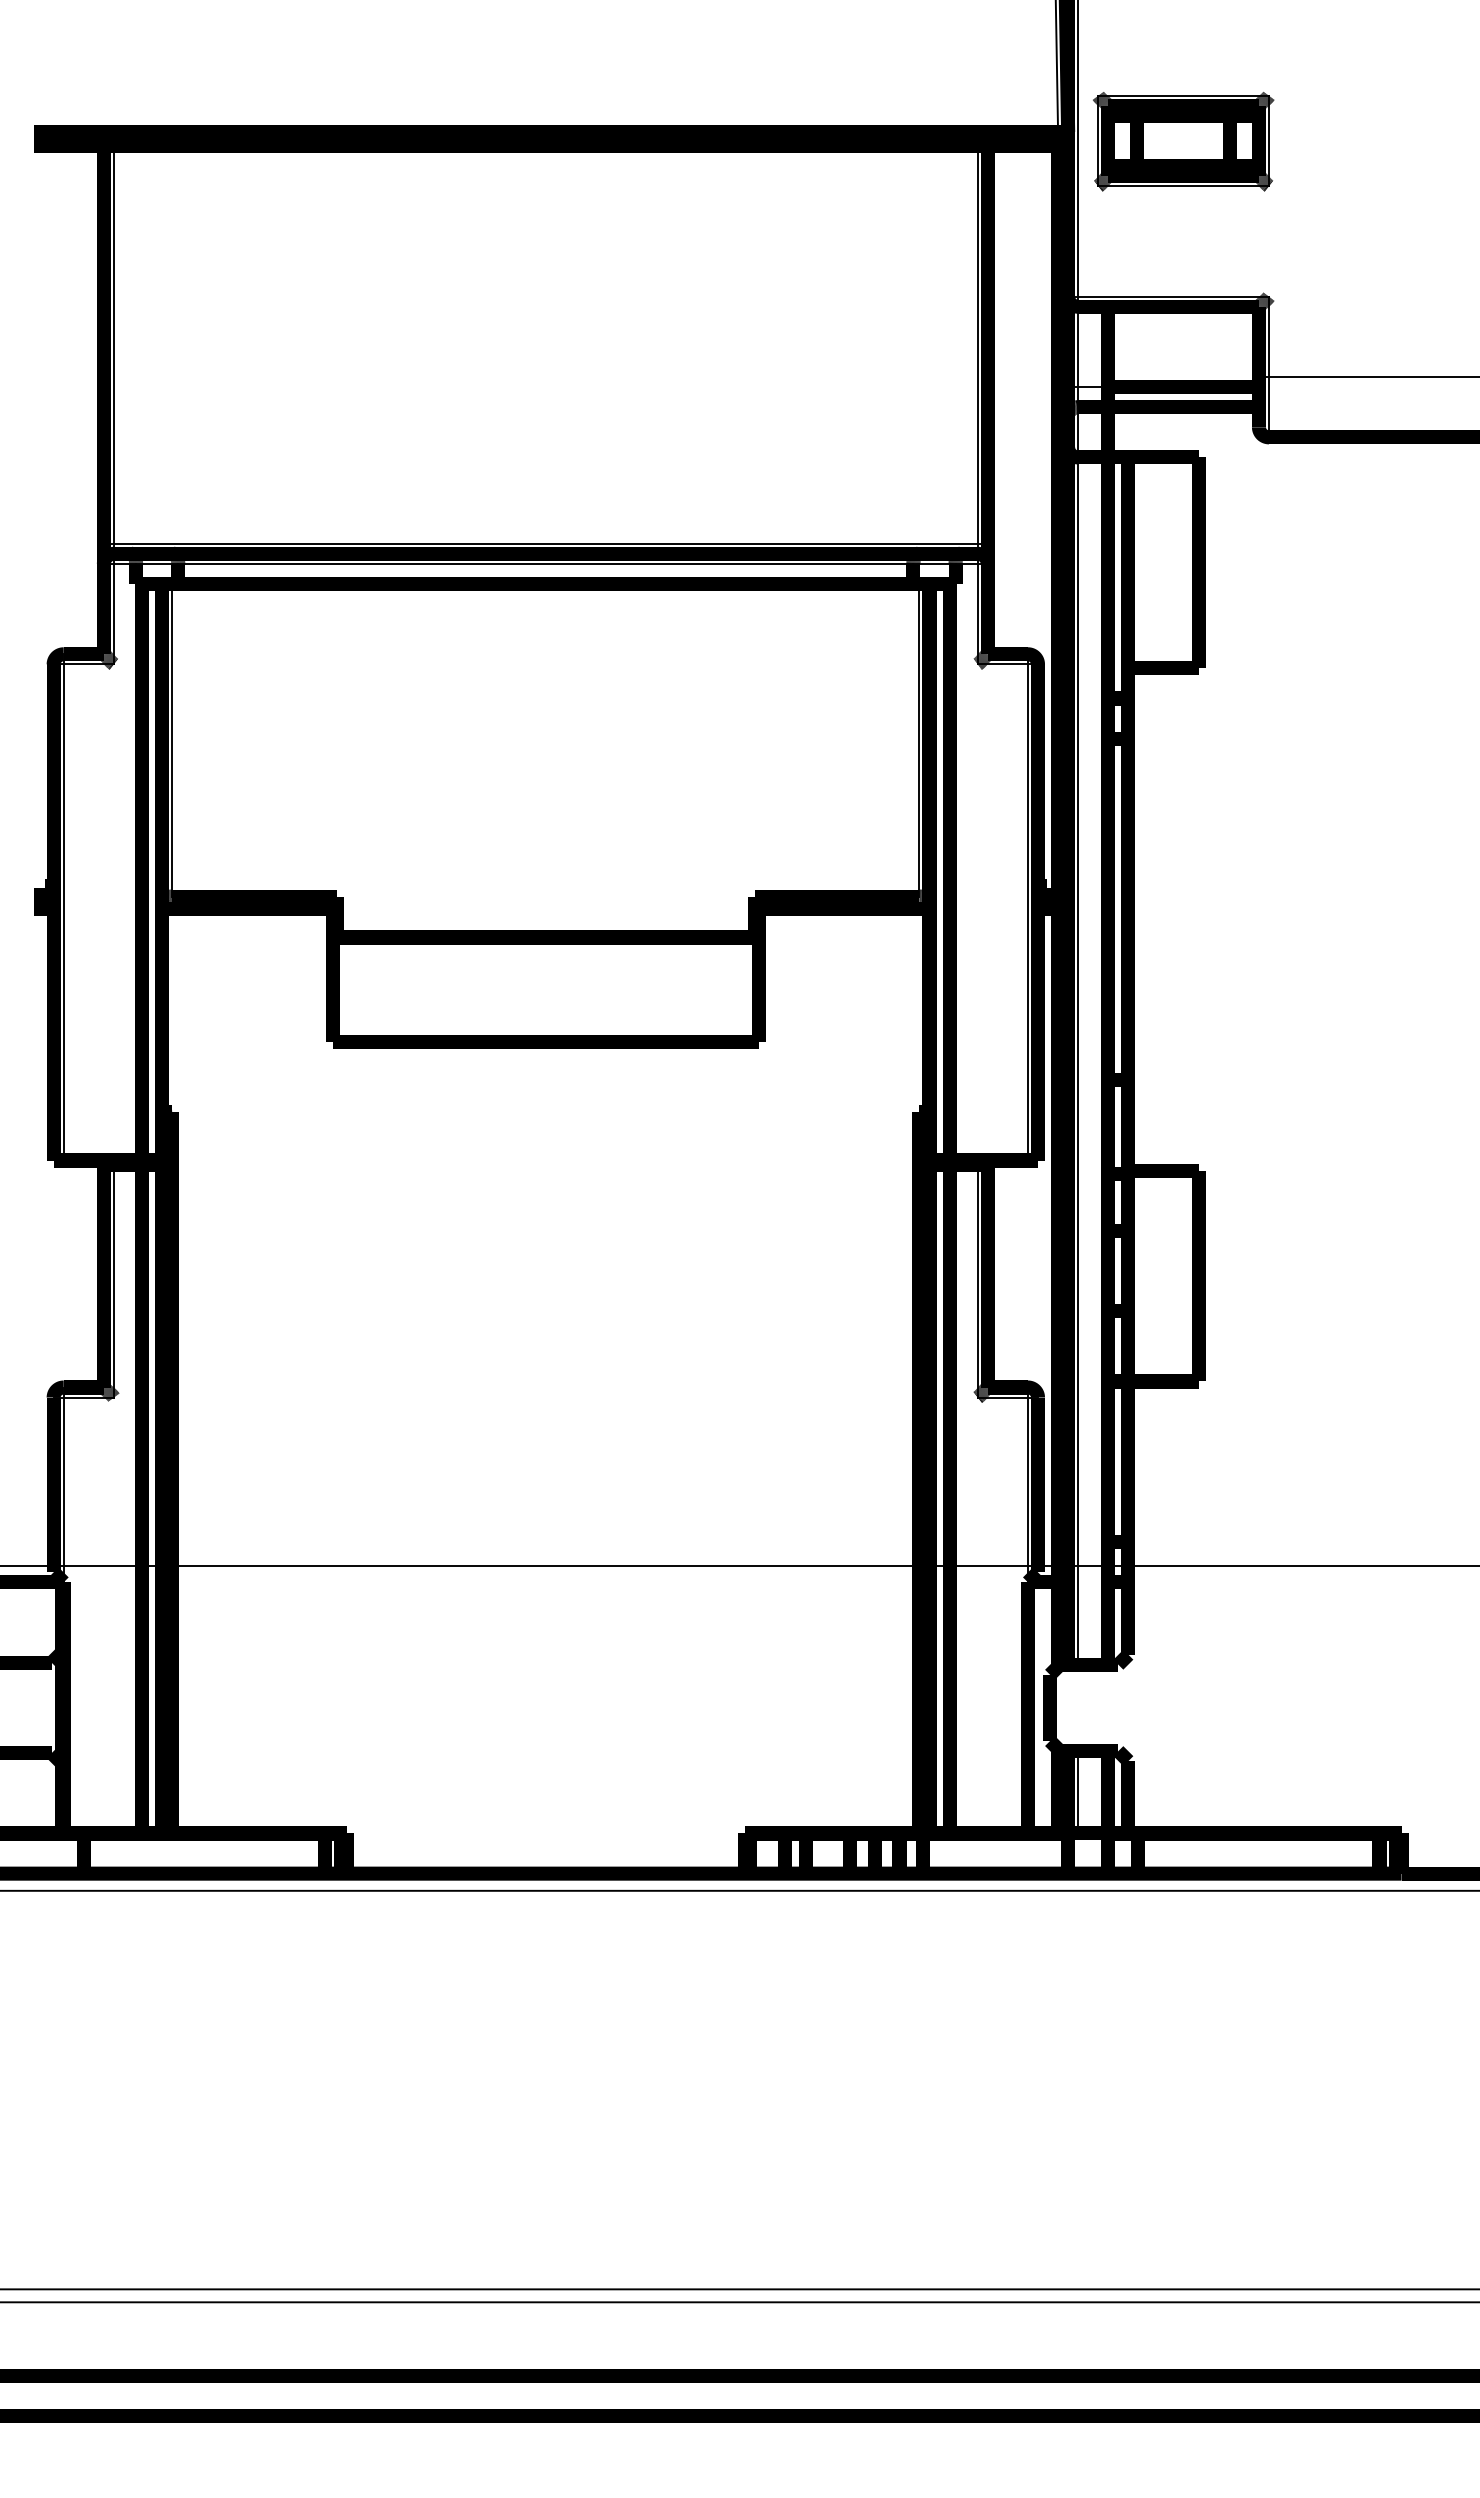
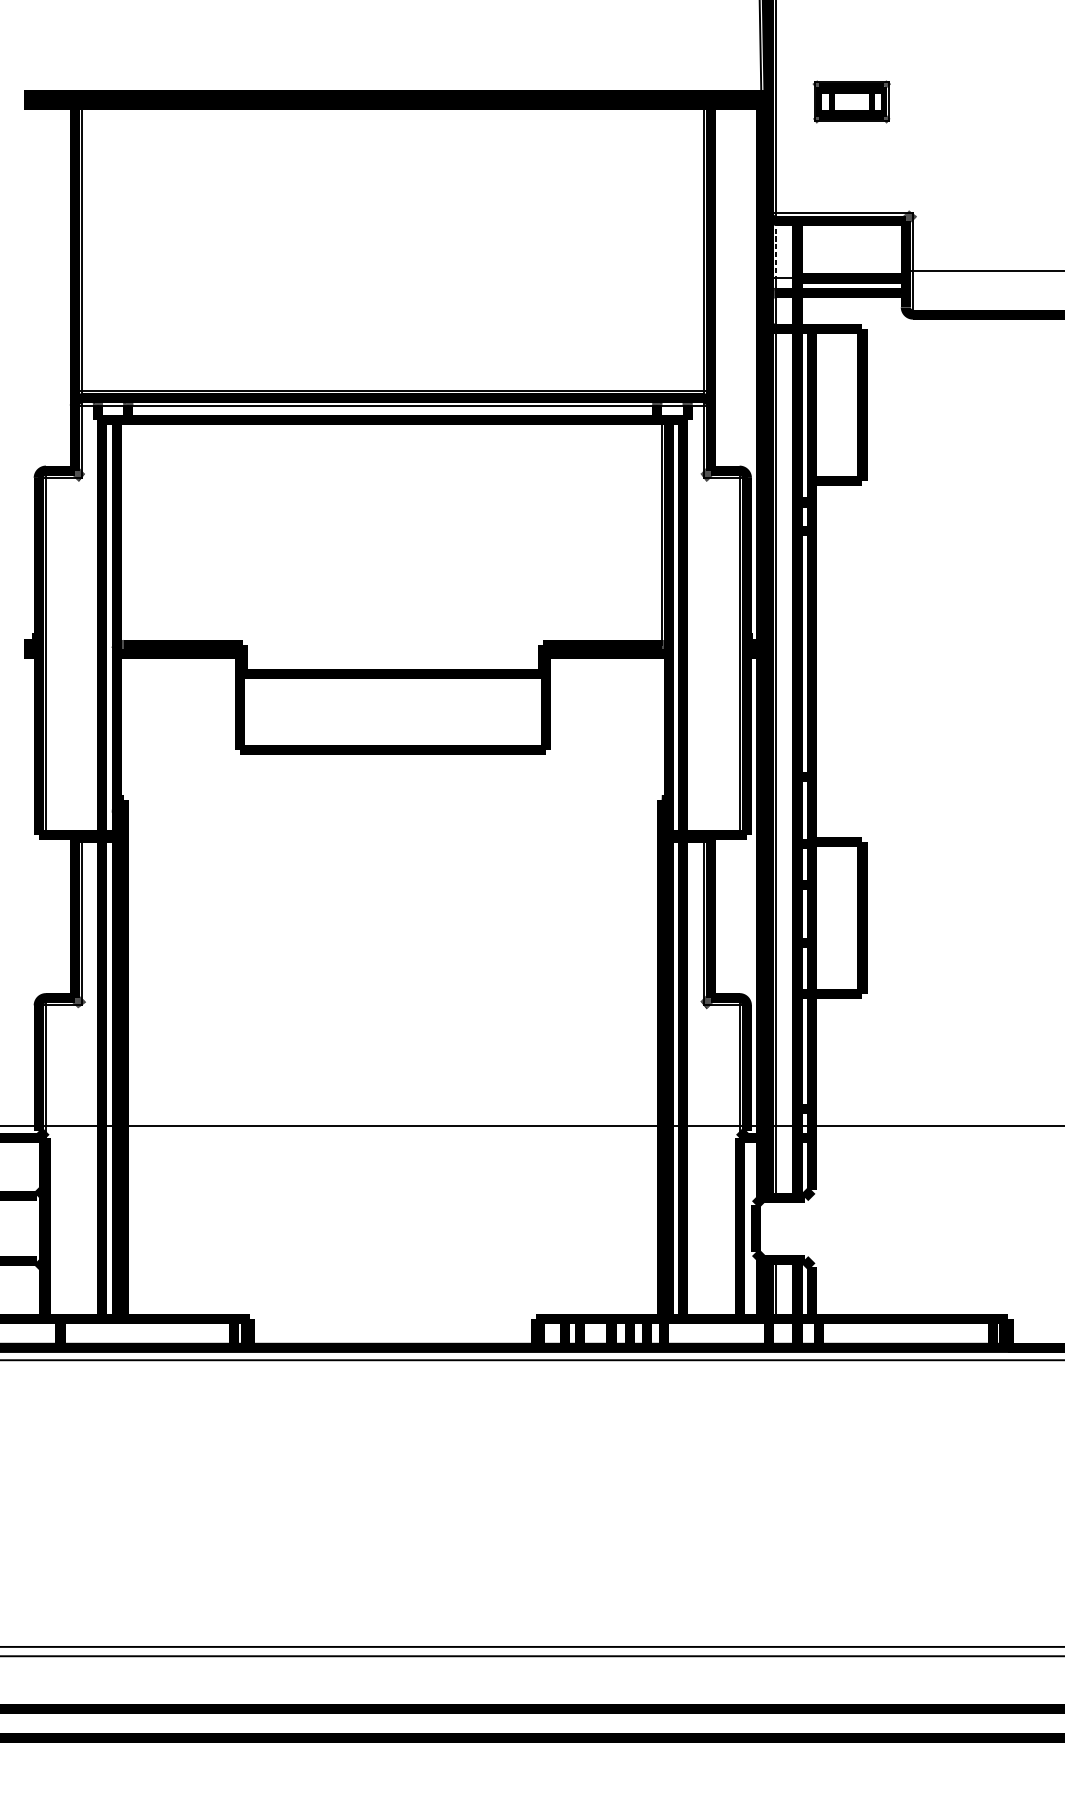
part: (1183, 141) -> (851, 101), size x0.6
line: (1078, 347) -> (776, 249), solid -> dashed
line: (172, 740) -> (124, 532), removed

